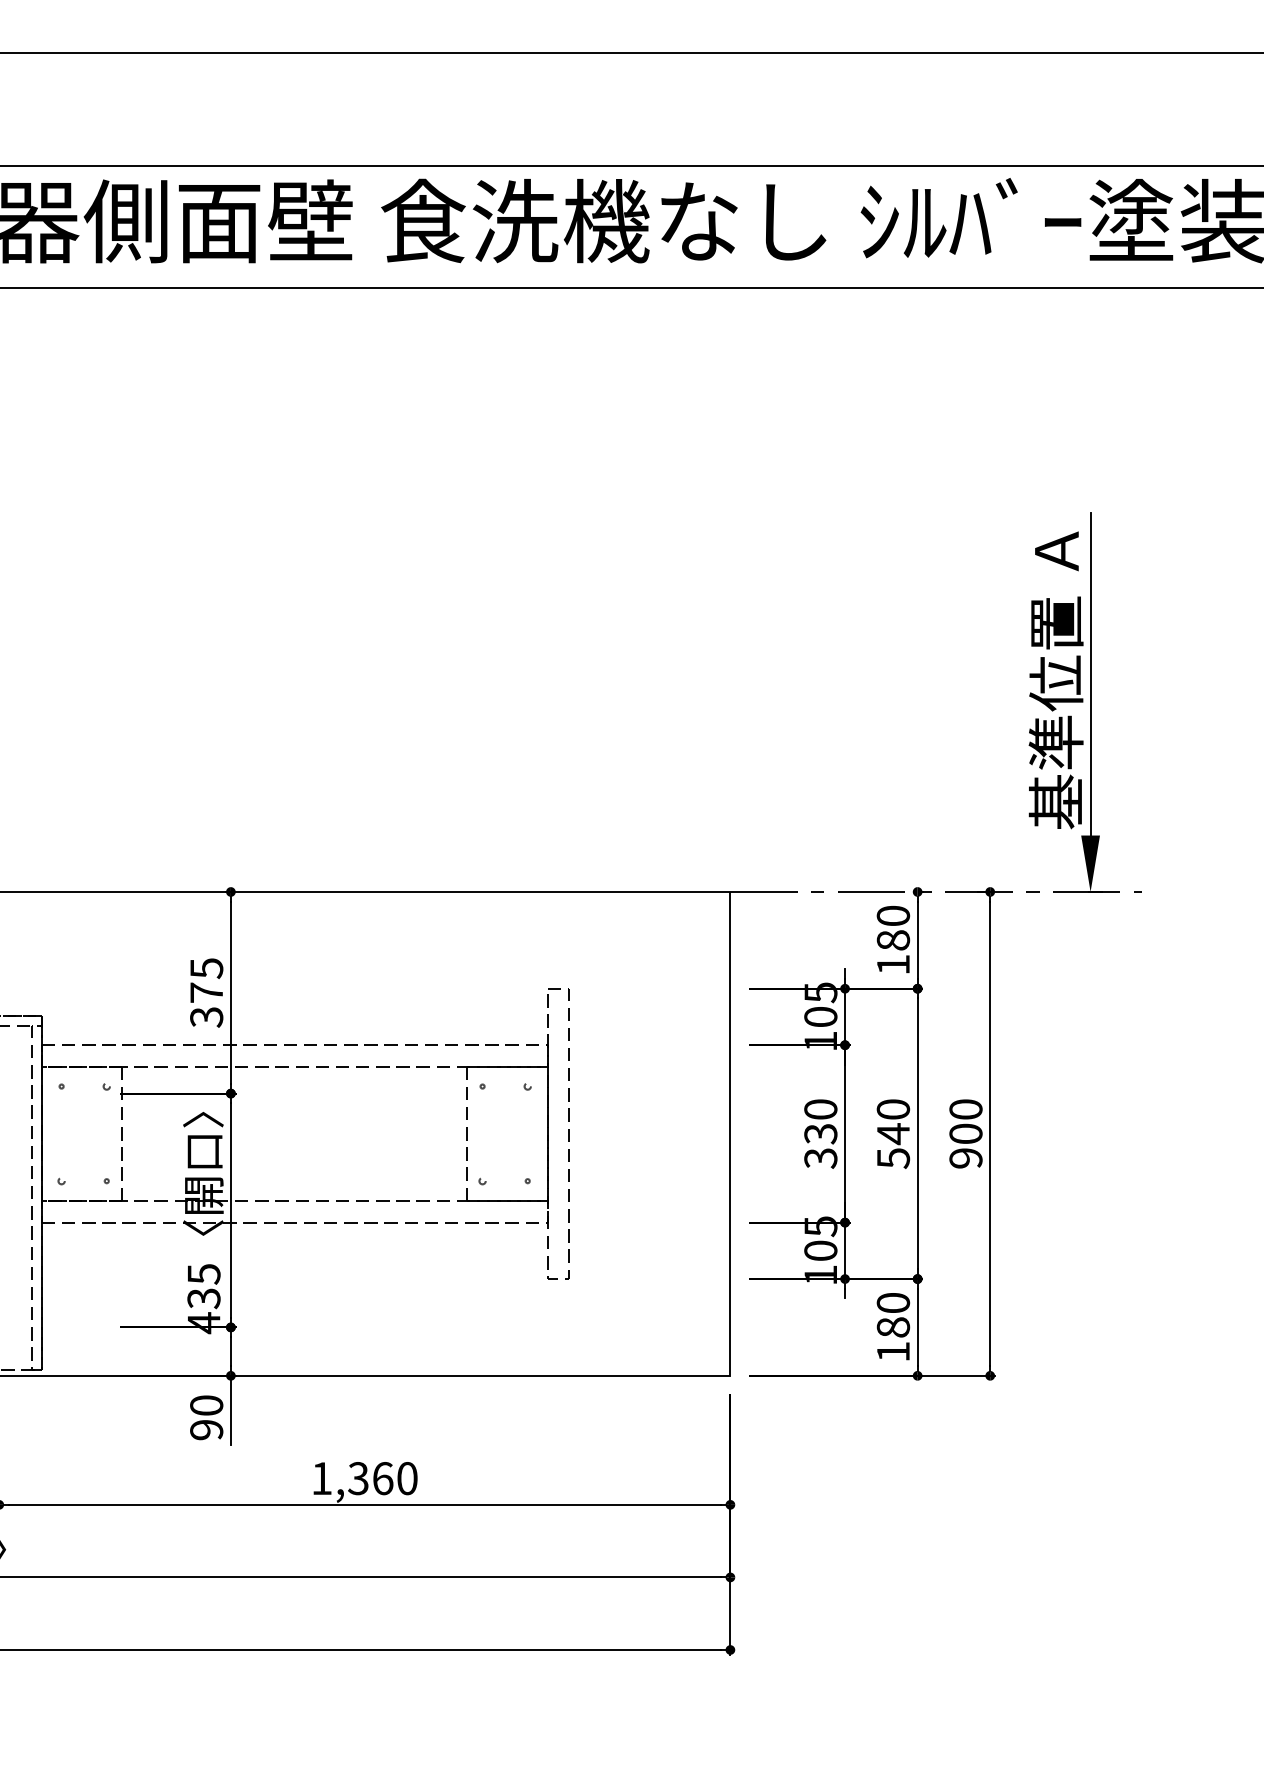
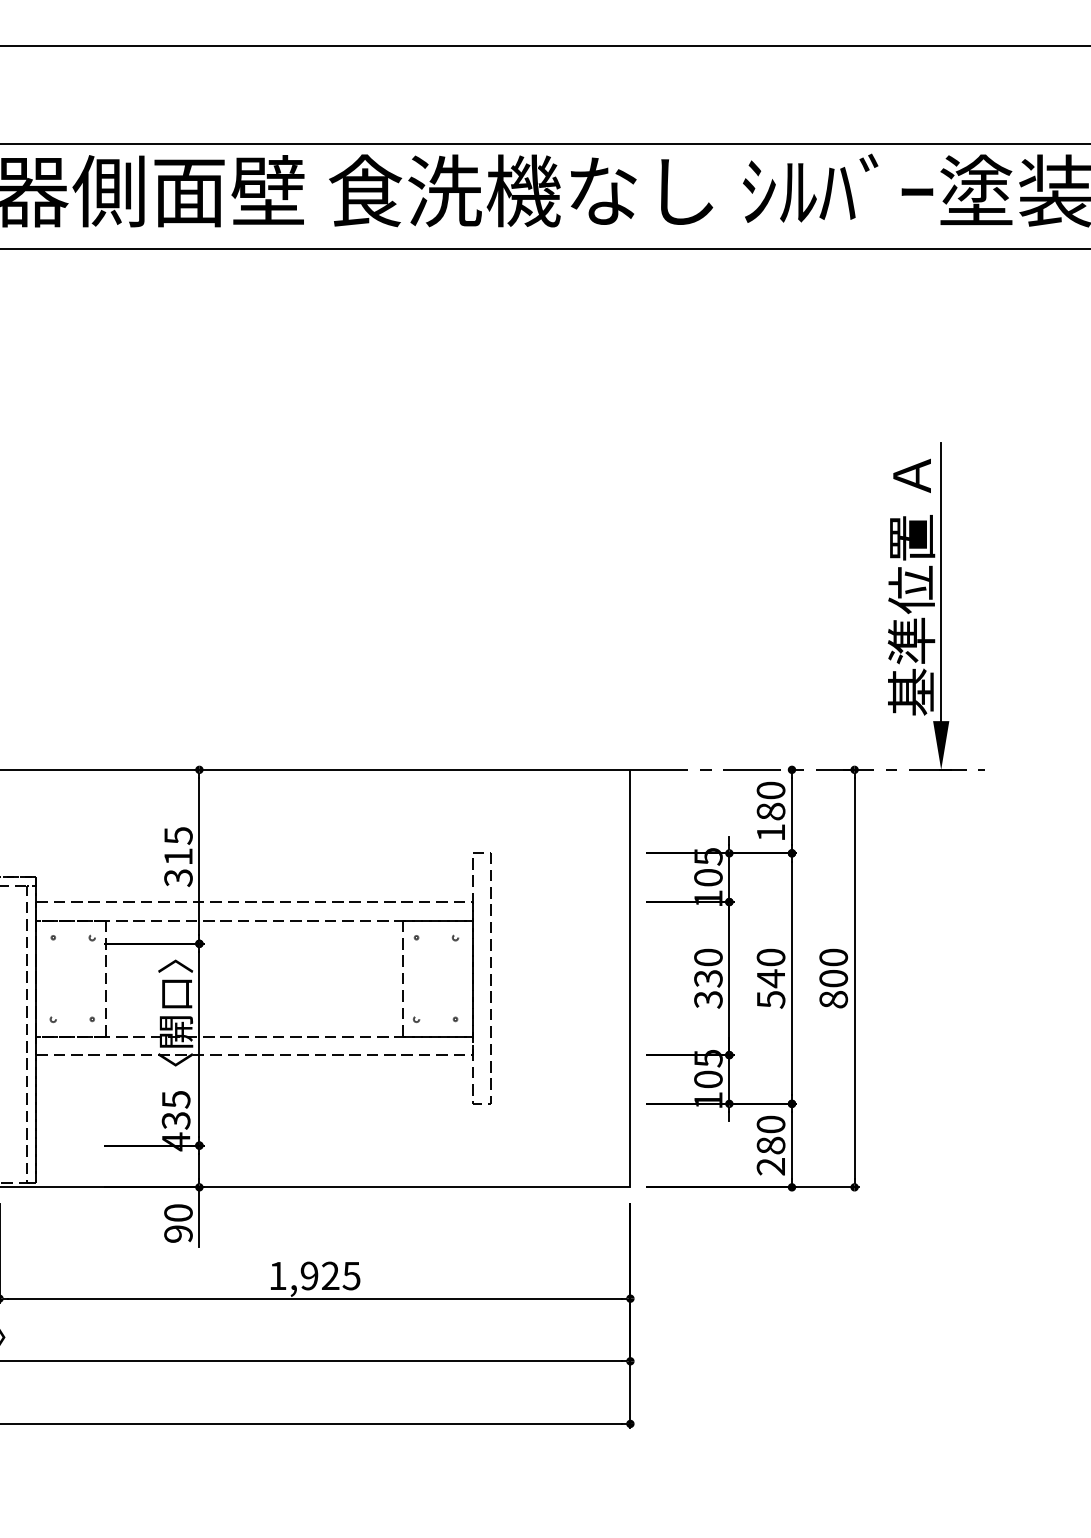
text: (206, 992) -> (178, 856), 375 -> 315
text: (965, 1158) -> (833, 999), 900 -> 800
text: (892, 1351) -> (770, 1166), 180 -> 280
text: (382, 1477) -> (330, 1275), 1,360 -> 1,925

